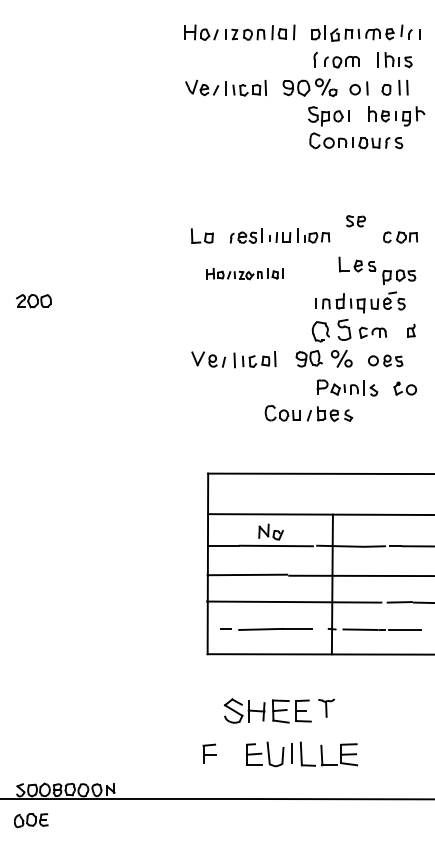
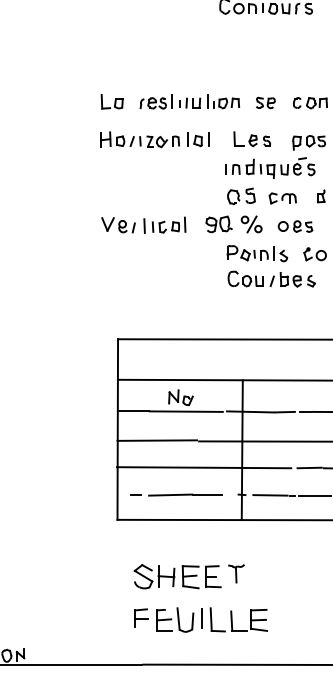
part: (355, 221) -> (265, 103), moved
part: (357, 264) -> (252, 139), moved
part: (244, 273) -> (154, 139), size x1.43
part: (331, 330) -> (241, 196), size x0.71
part: (308, 413) -> (271, 279), moved
part: (209, 753) -> (141, 618), moved

